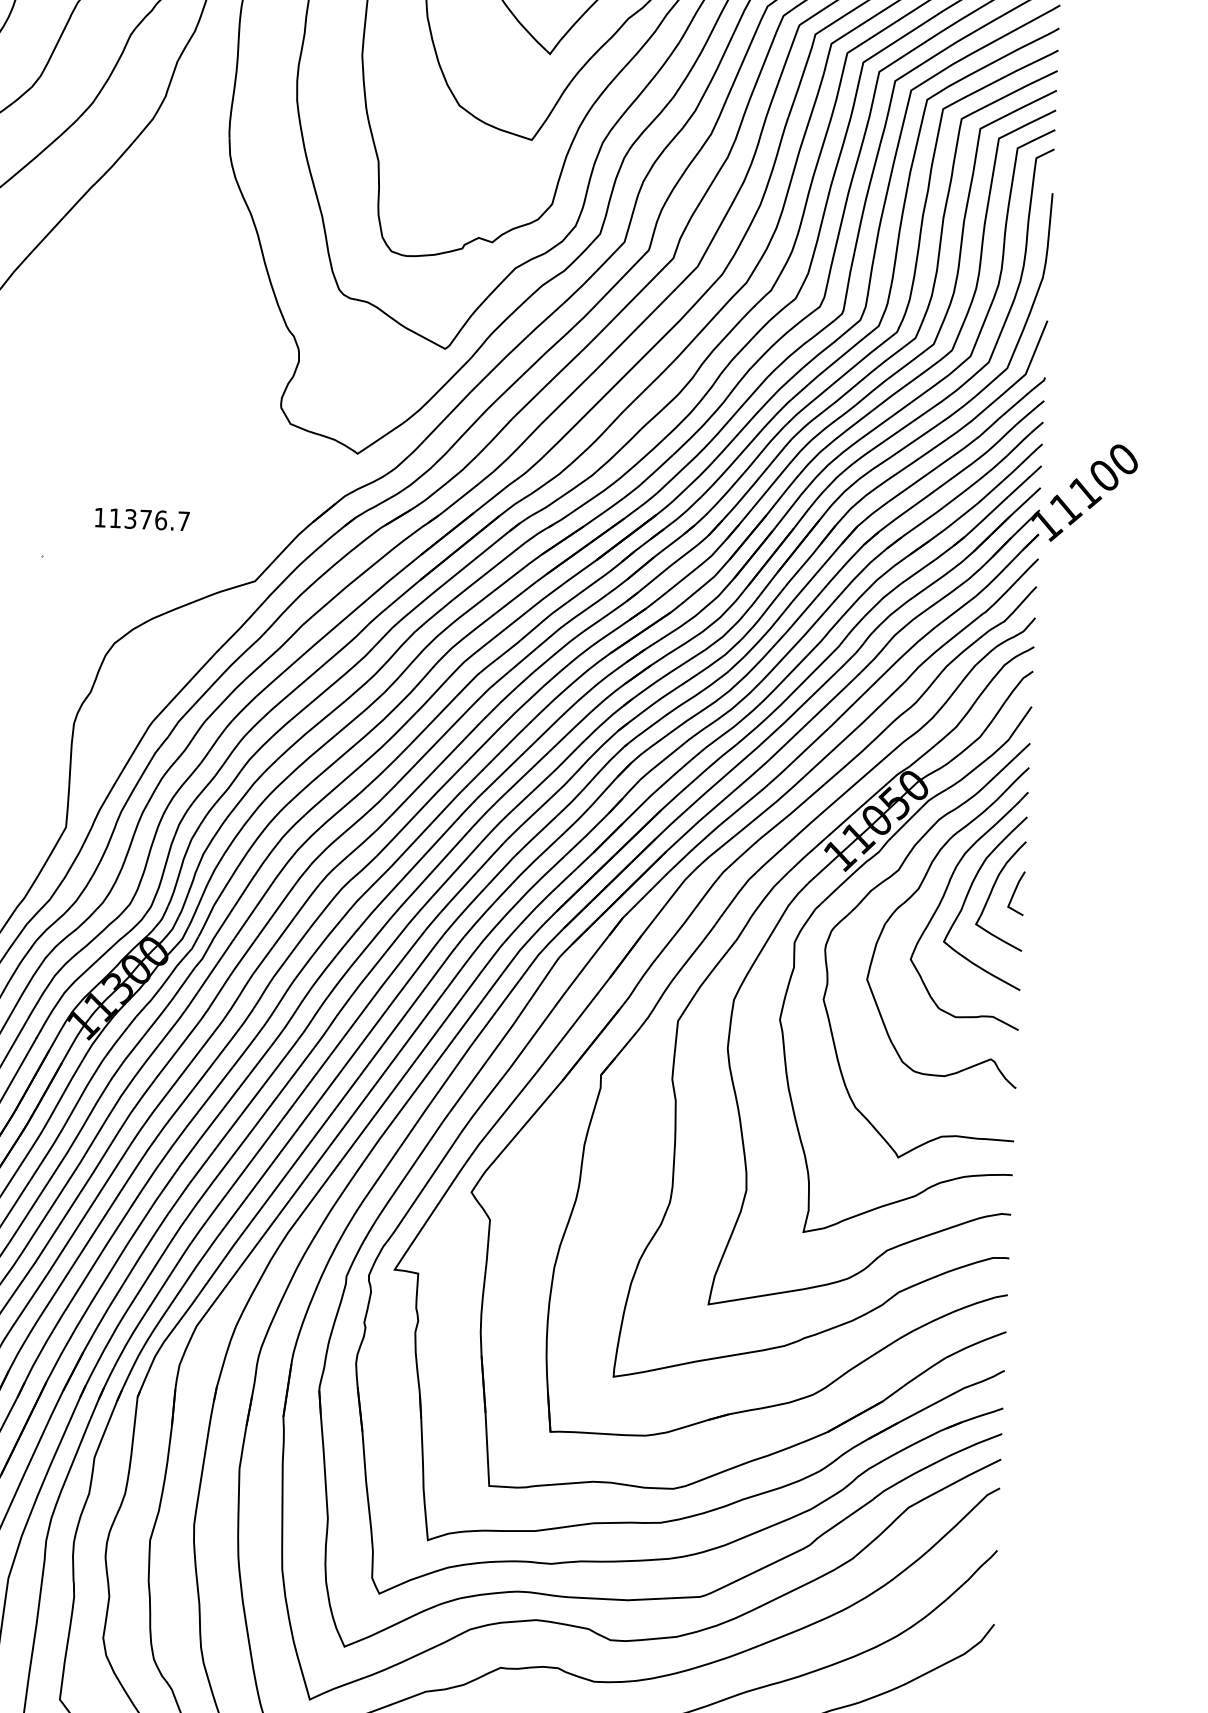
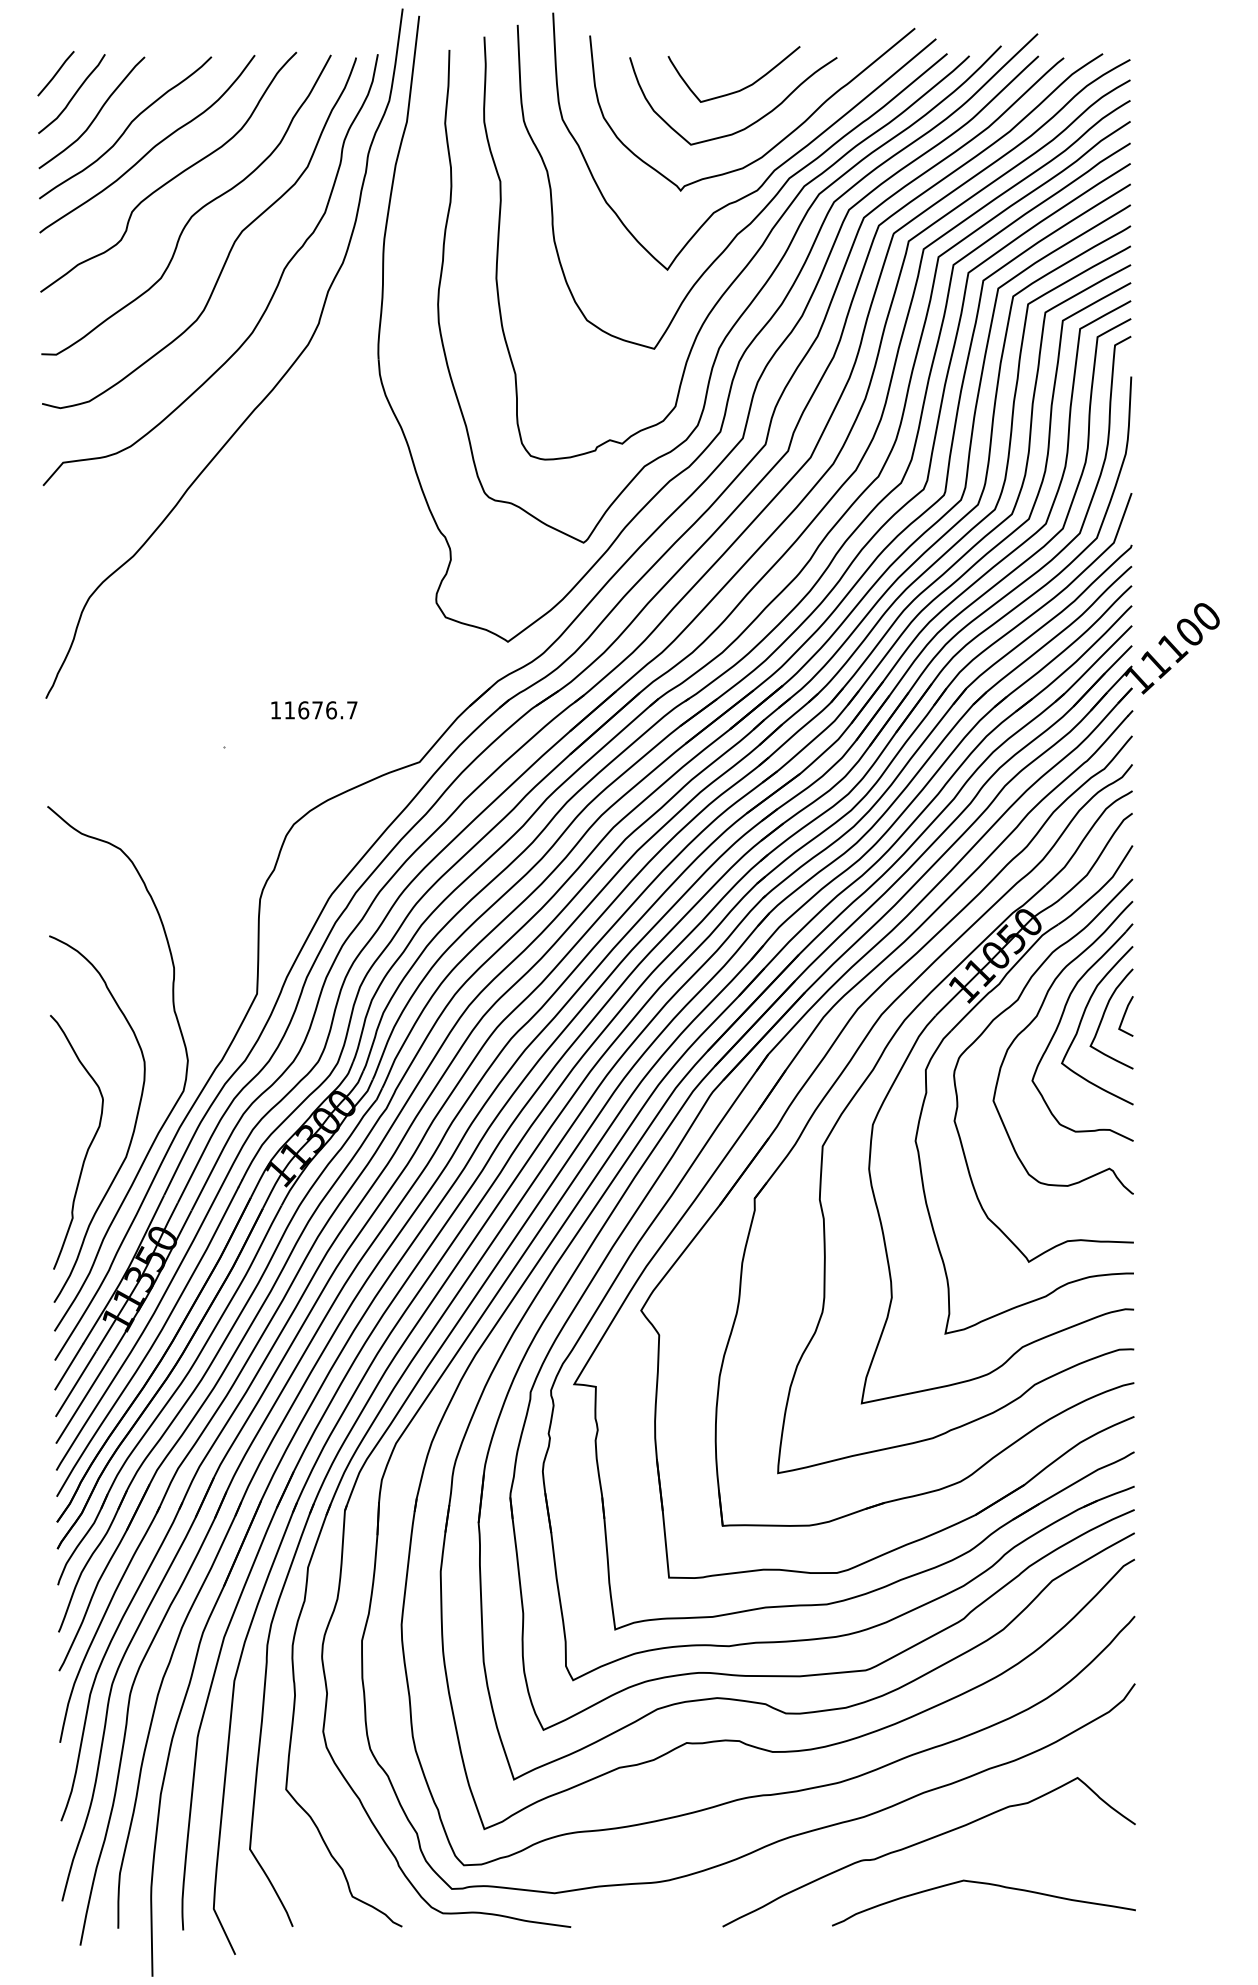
text: (130, 519) -> (303, 710), 11376.7 -> 11676.7

